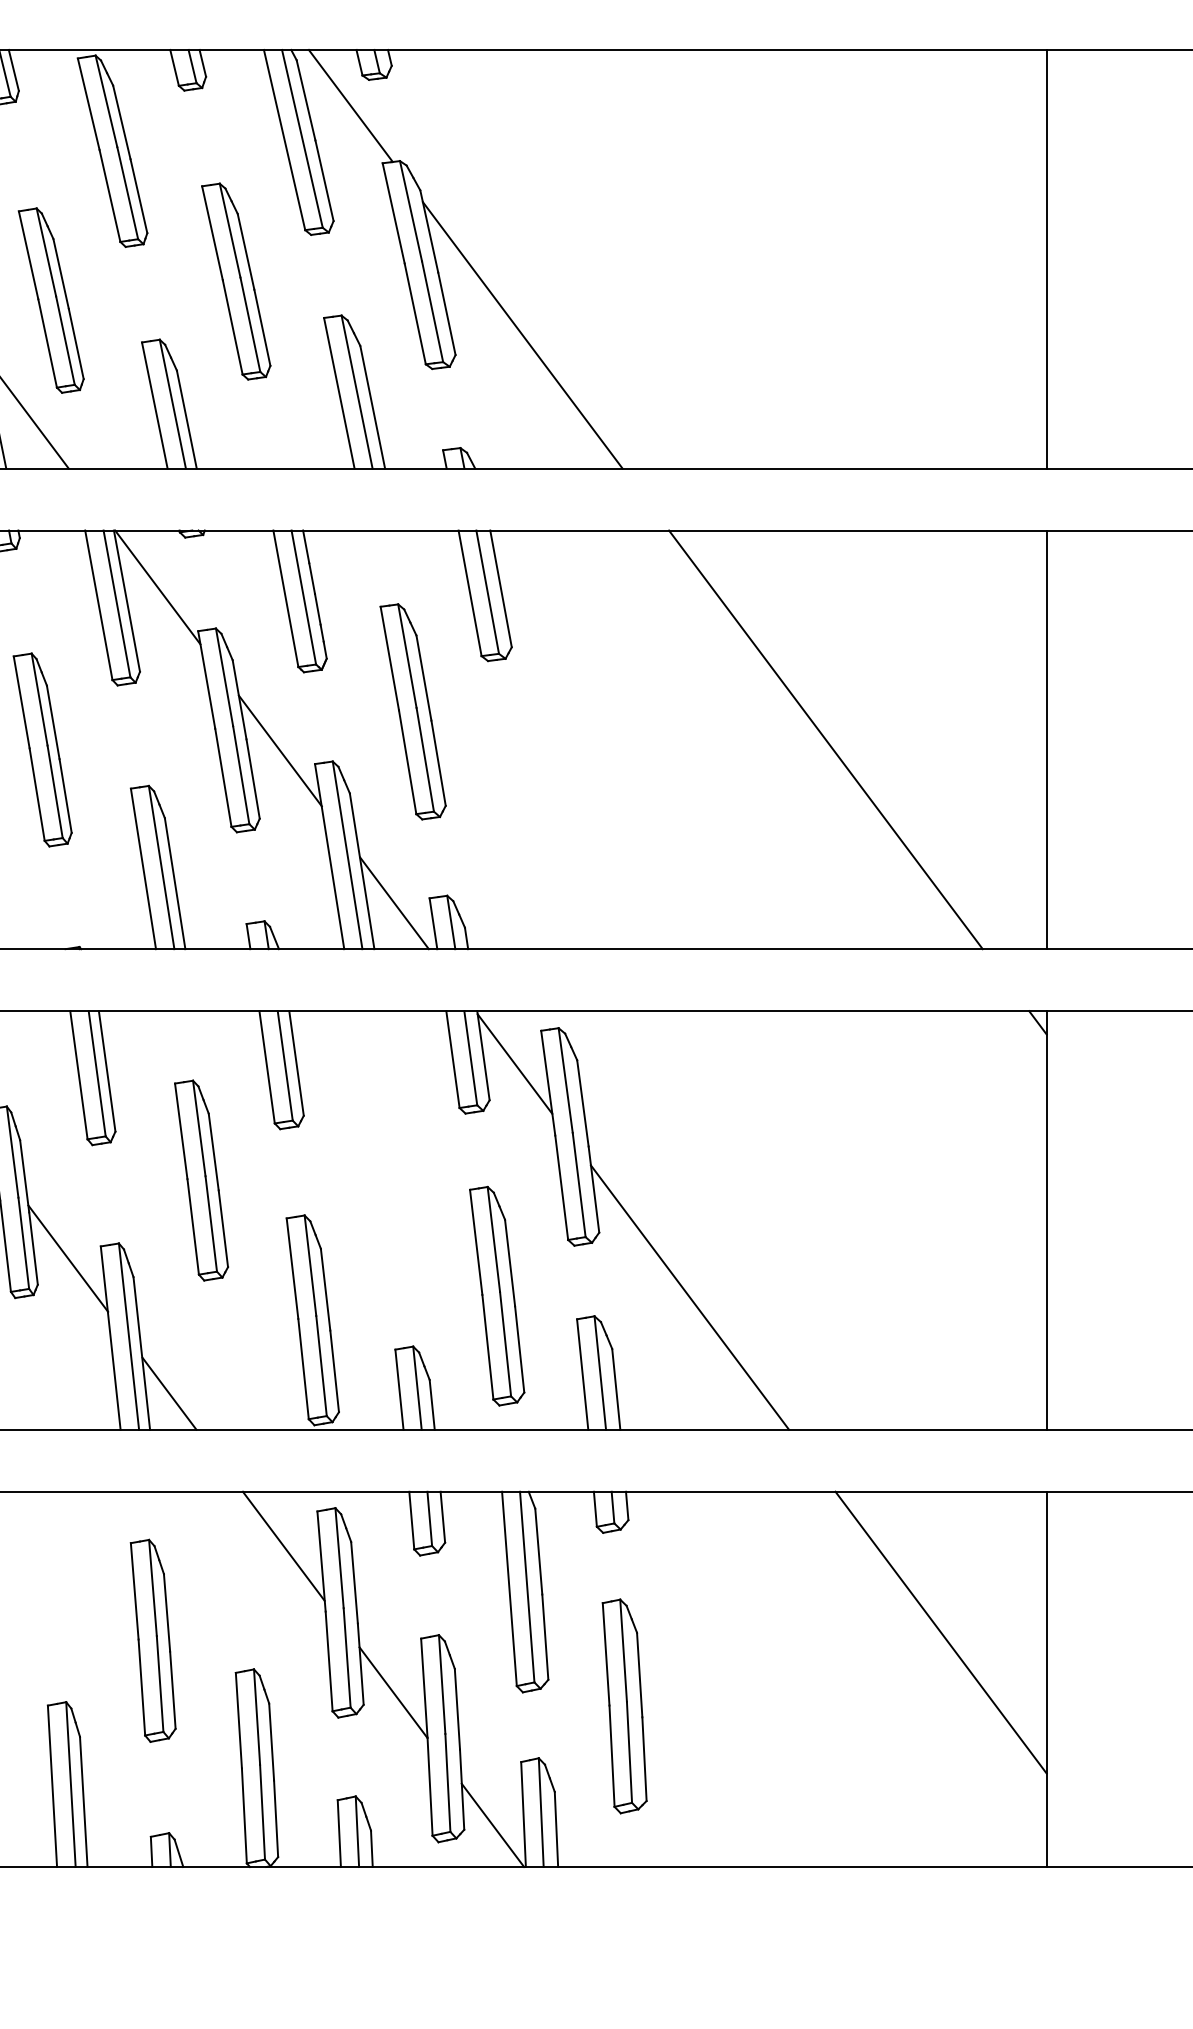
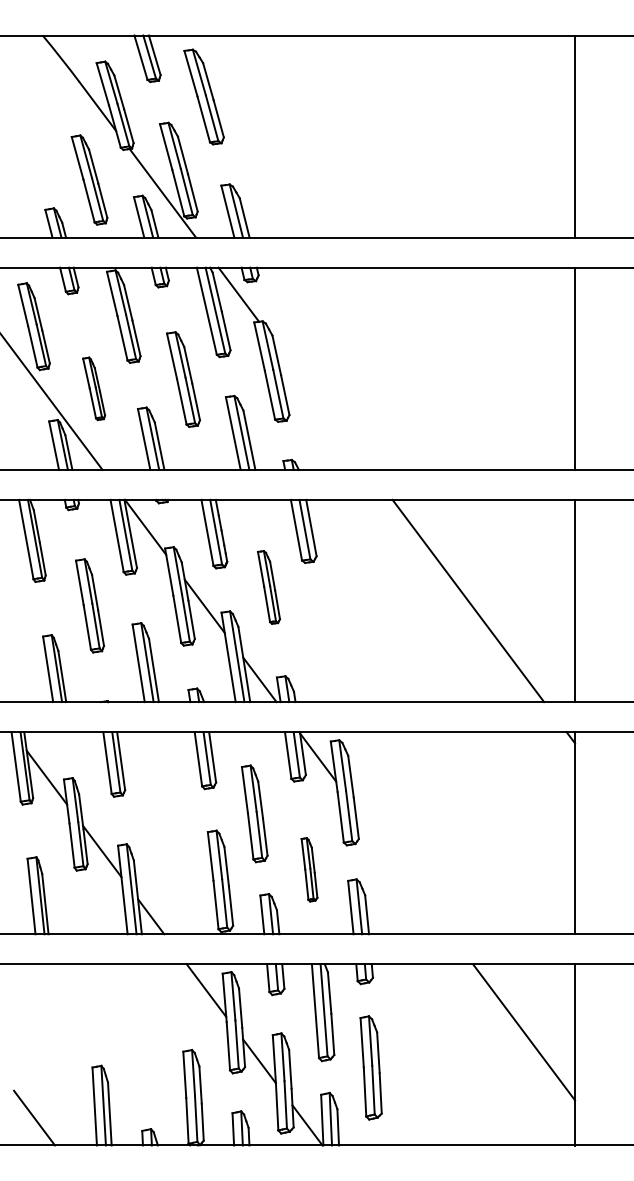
part: (49, 300) -> (93, 388), size x0.7
line: (521, 335) -> (321, 405), removed
part: (412, 711) -> (268, 587), size x0.7
part: (201, 1179) -> (254, 813), moved
part: (497, 1295) -> (309, 869), size x0.6
line: (689, 1297) -> (402, 870), removed
part: (153, 1641) -> (143, 1036), removed

